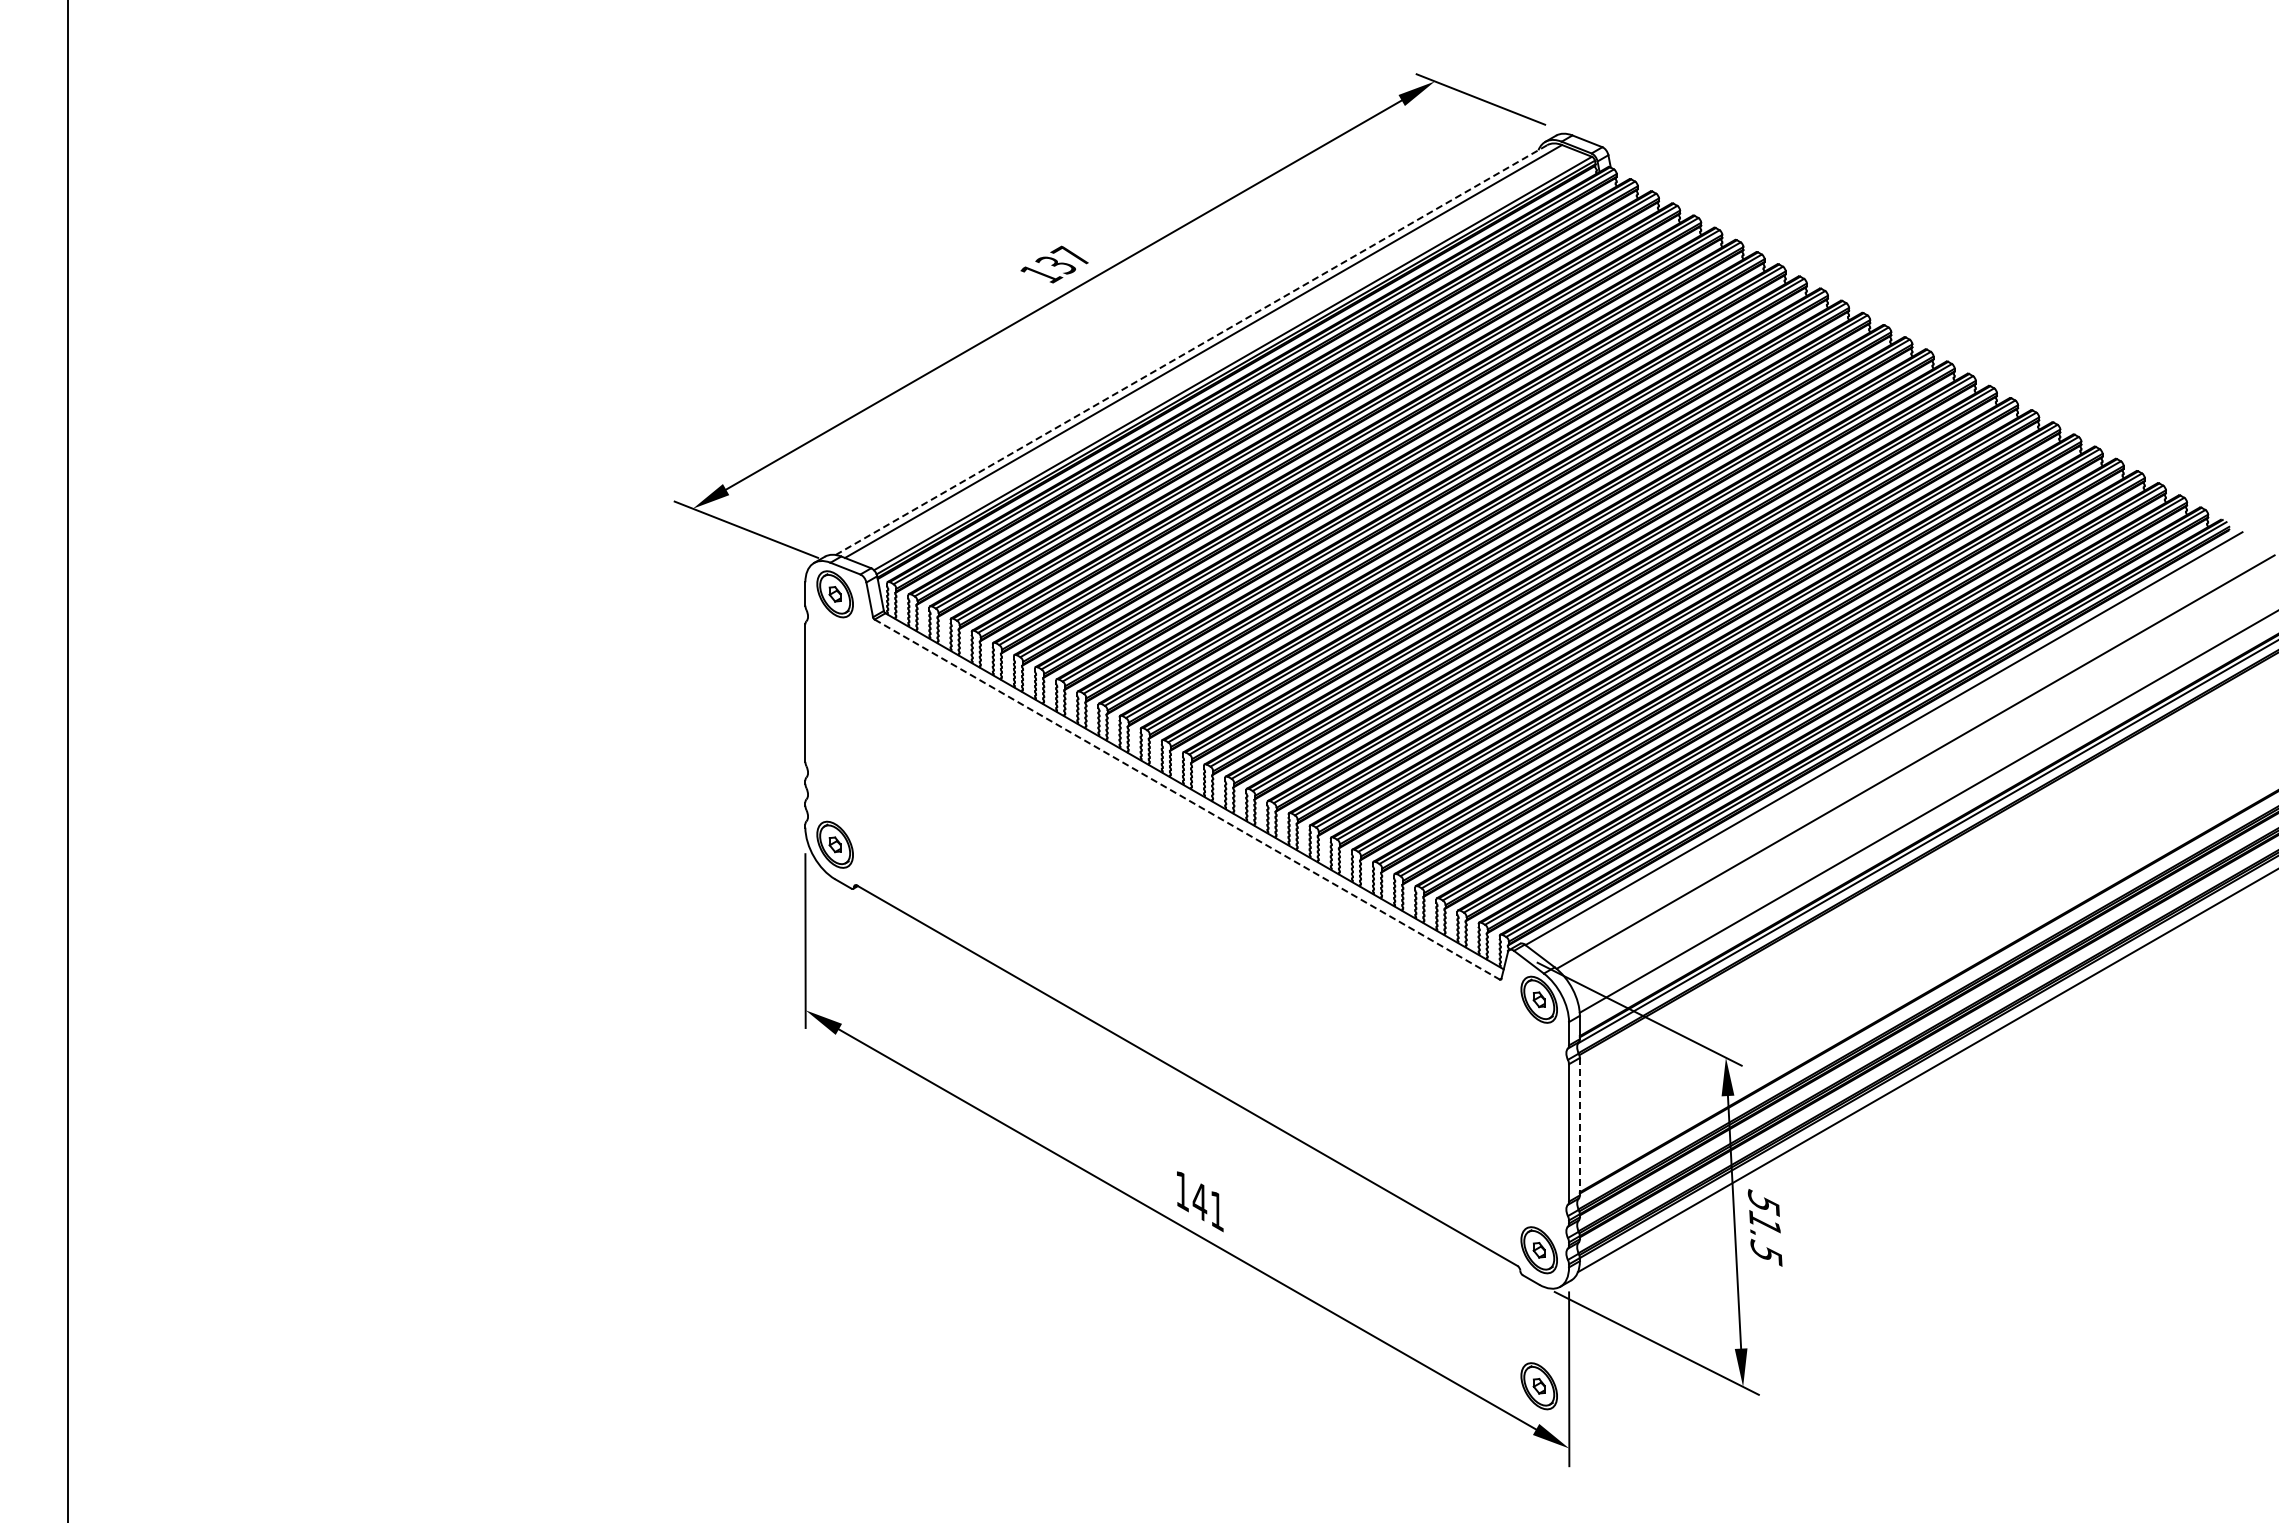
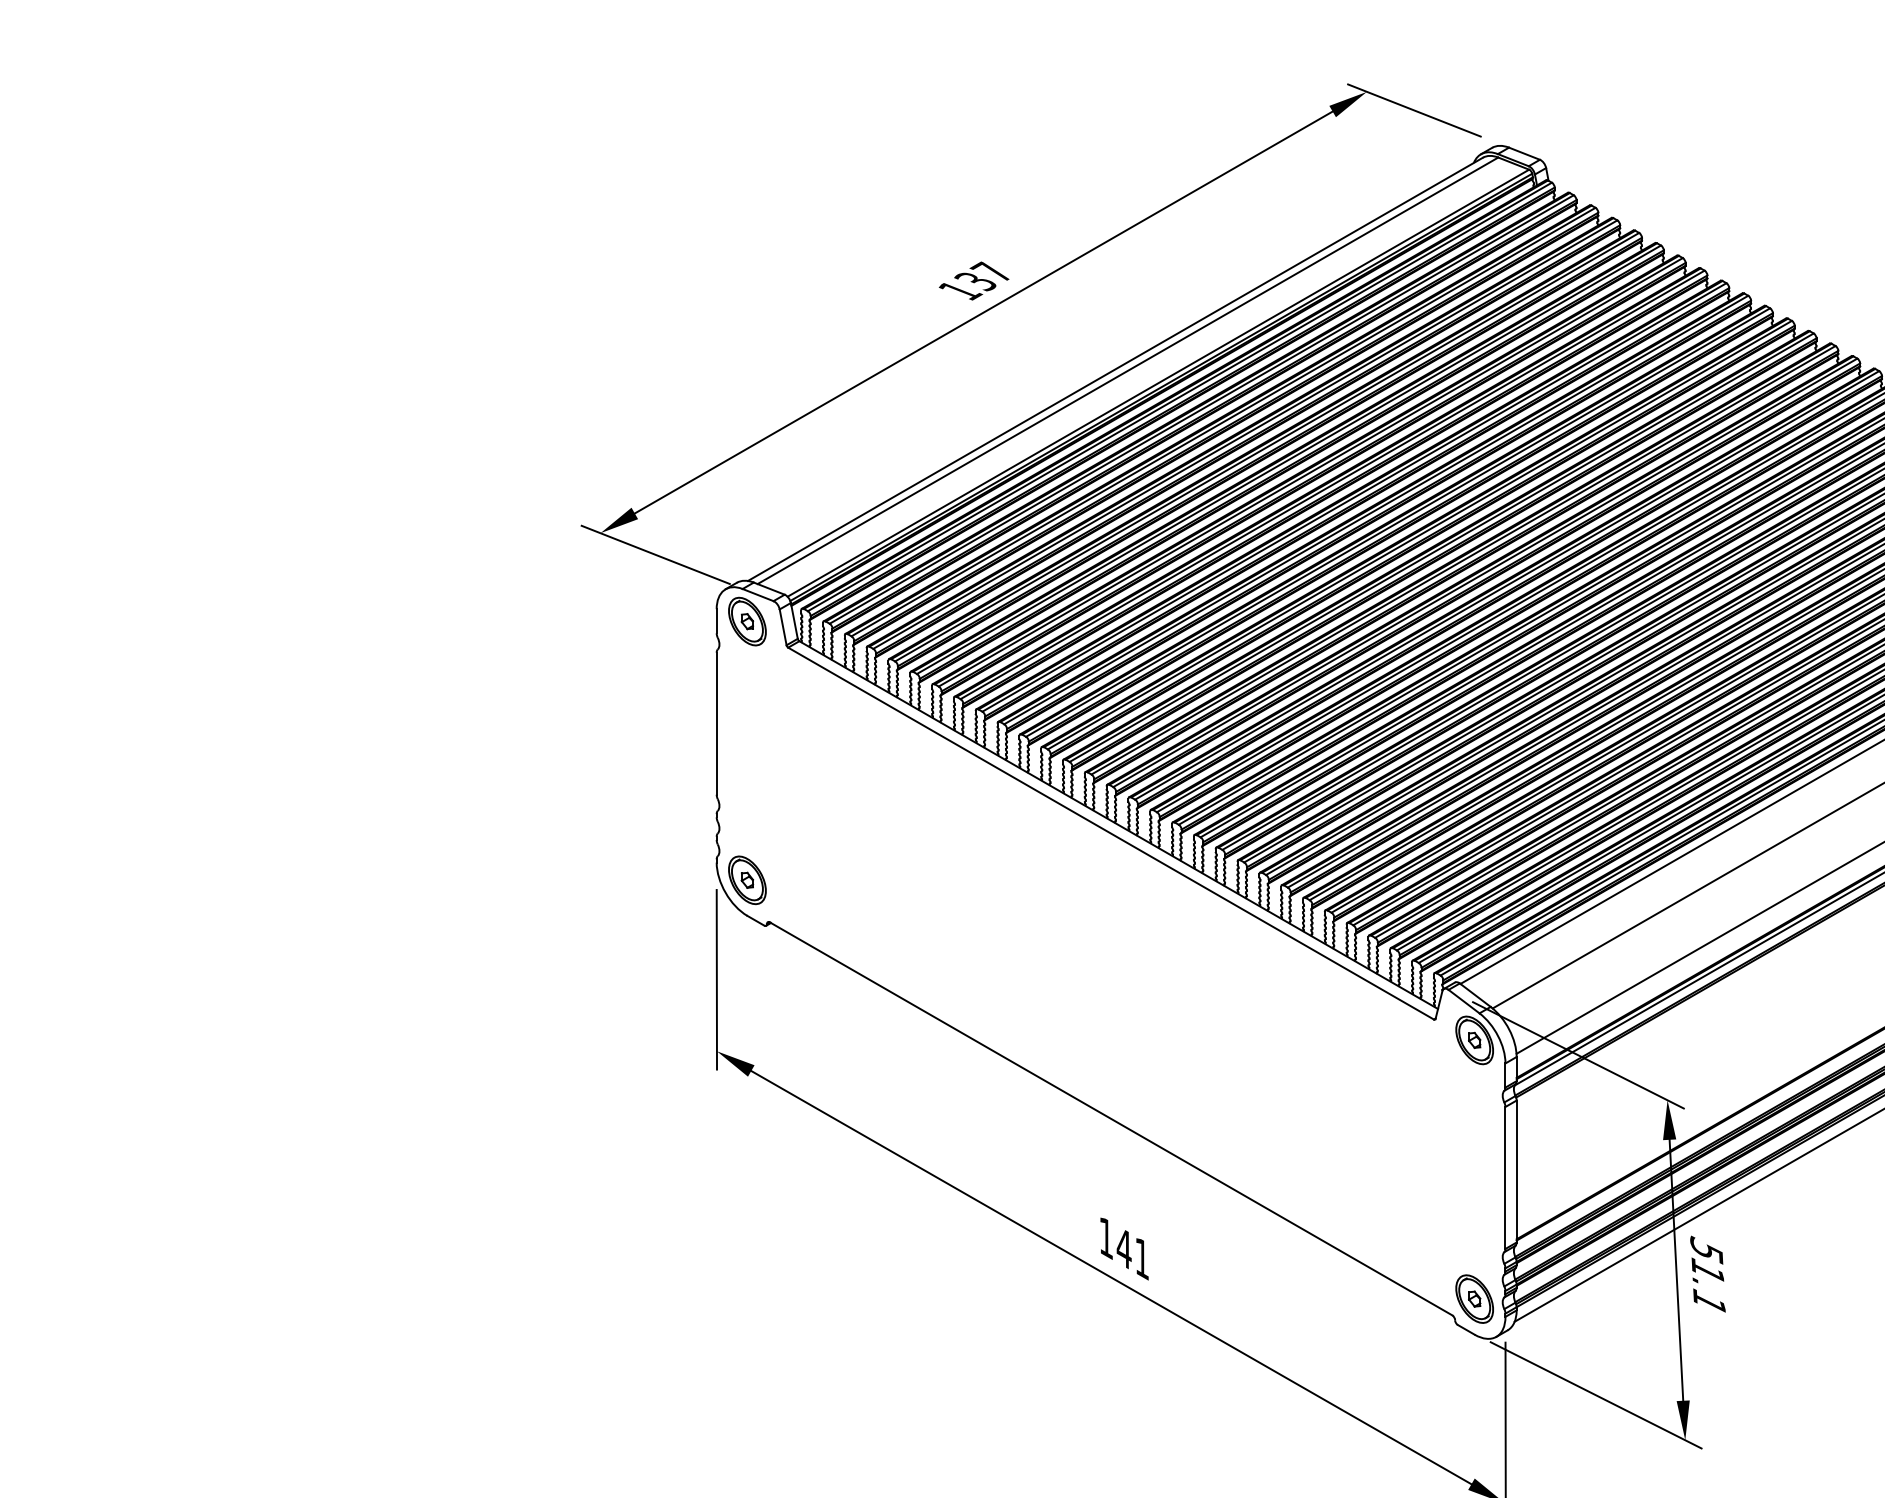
line: (1191, 350) -> (1115, 369), dashed -> solid
line: (1187, 799) -> (1111, 833), dashed -> solid
line: (1579, 1126) -> (1516, 1171), dashed -> solid
text: (1766, 1252) -> (1709, 1301), 51.5 -> 51.1
part: (1538, 1386) -> (1473, 1439), removed

